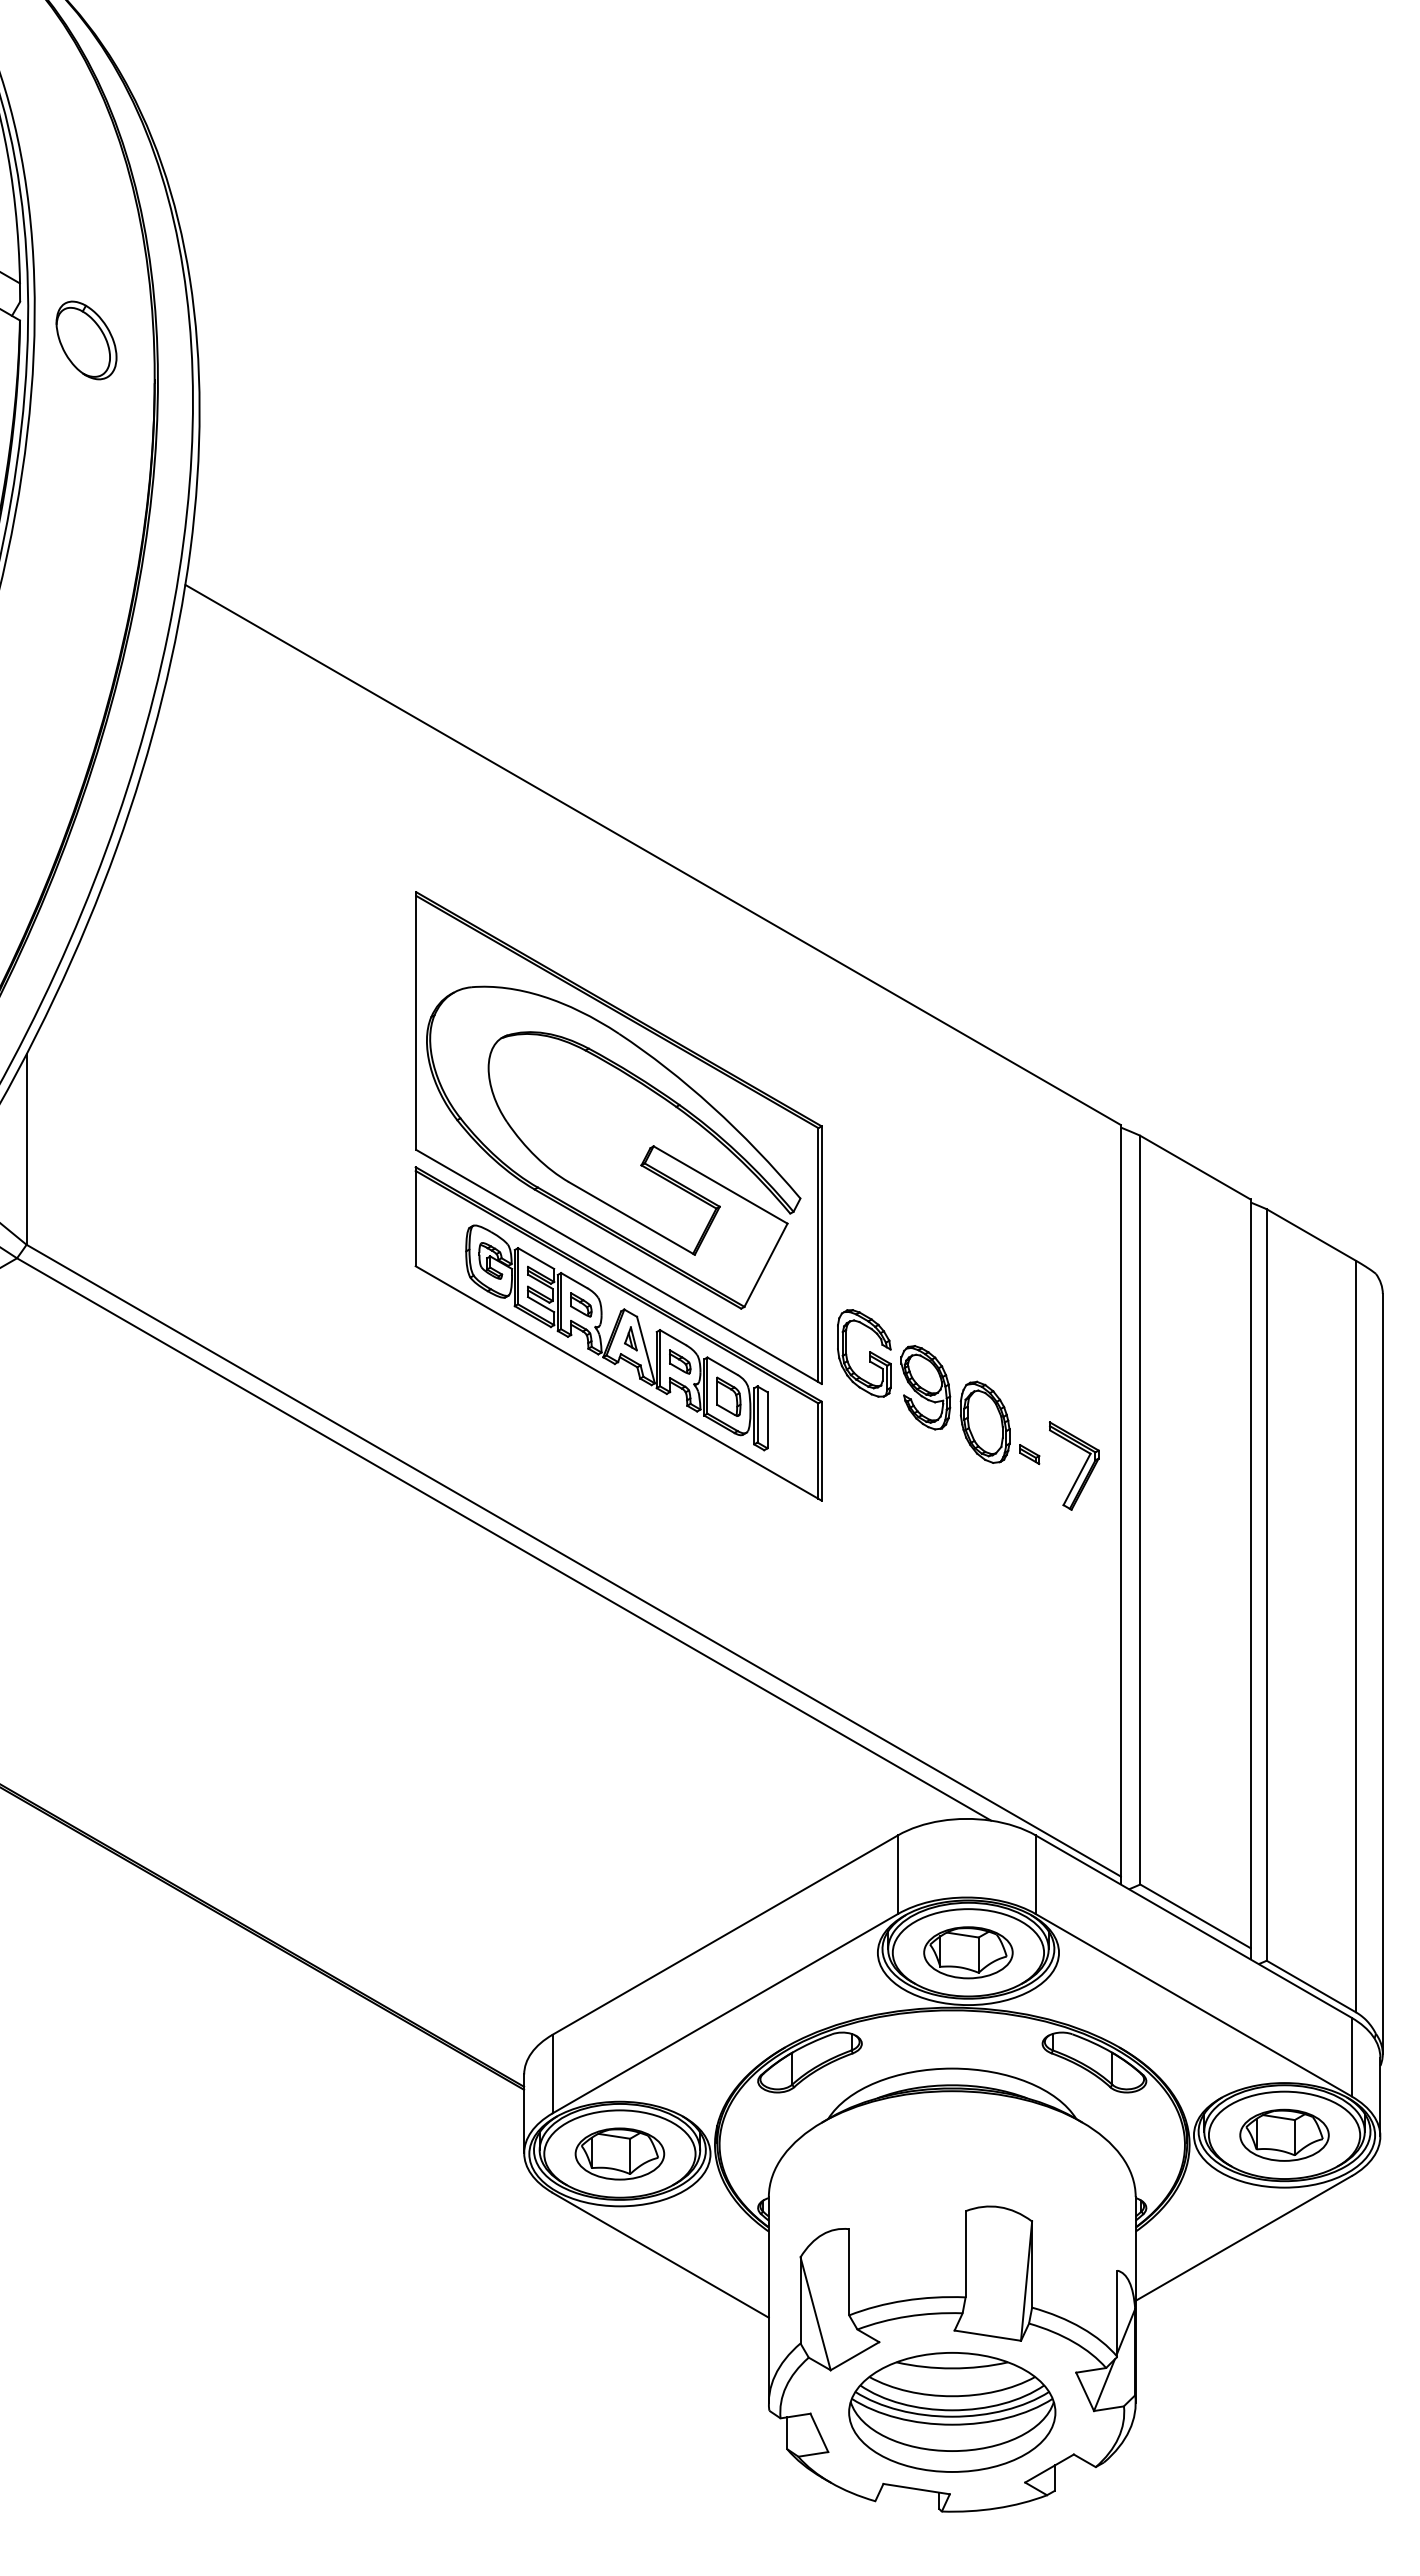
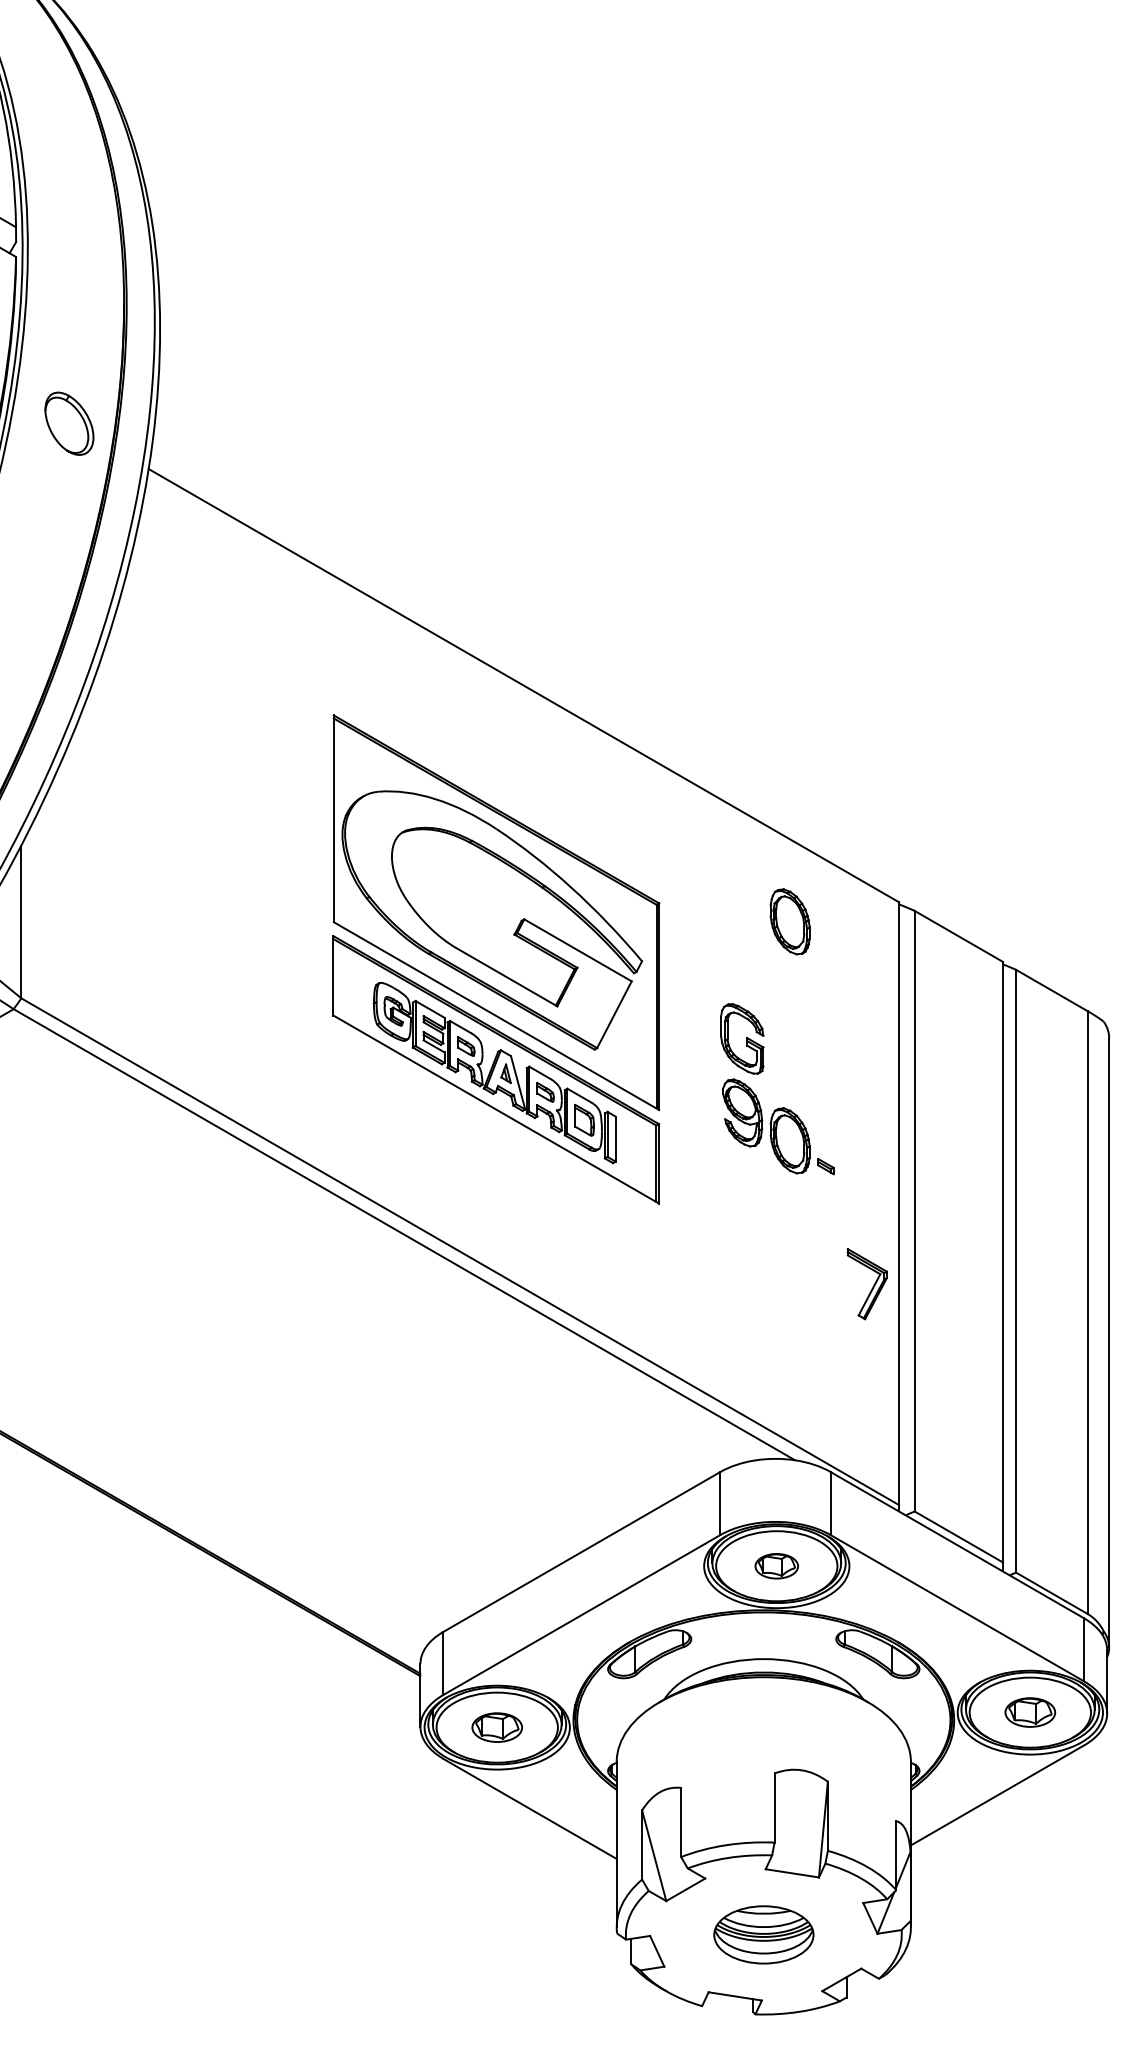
part: (86, 340) -> (69, 423), moved
part: (984, 1148) -> (789, 921), added
part: (864, 1353) -> (742, 1039), moved
part: (1081, 1468) -> (873, 1286), moved
part: (968, 1952) -> (776, 1565), size x0.6
part: (1284, 2134) -> (1030, 1711), size x0.7
part: (619, 2153) -> (496, 1727), size x0.7
part: (952, 2412) -> (764, 1934), size x0.6

